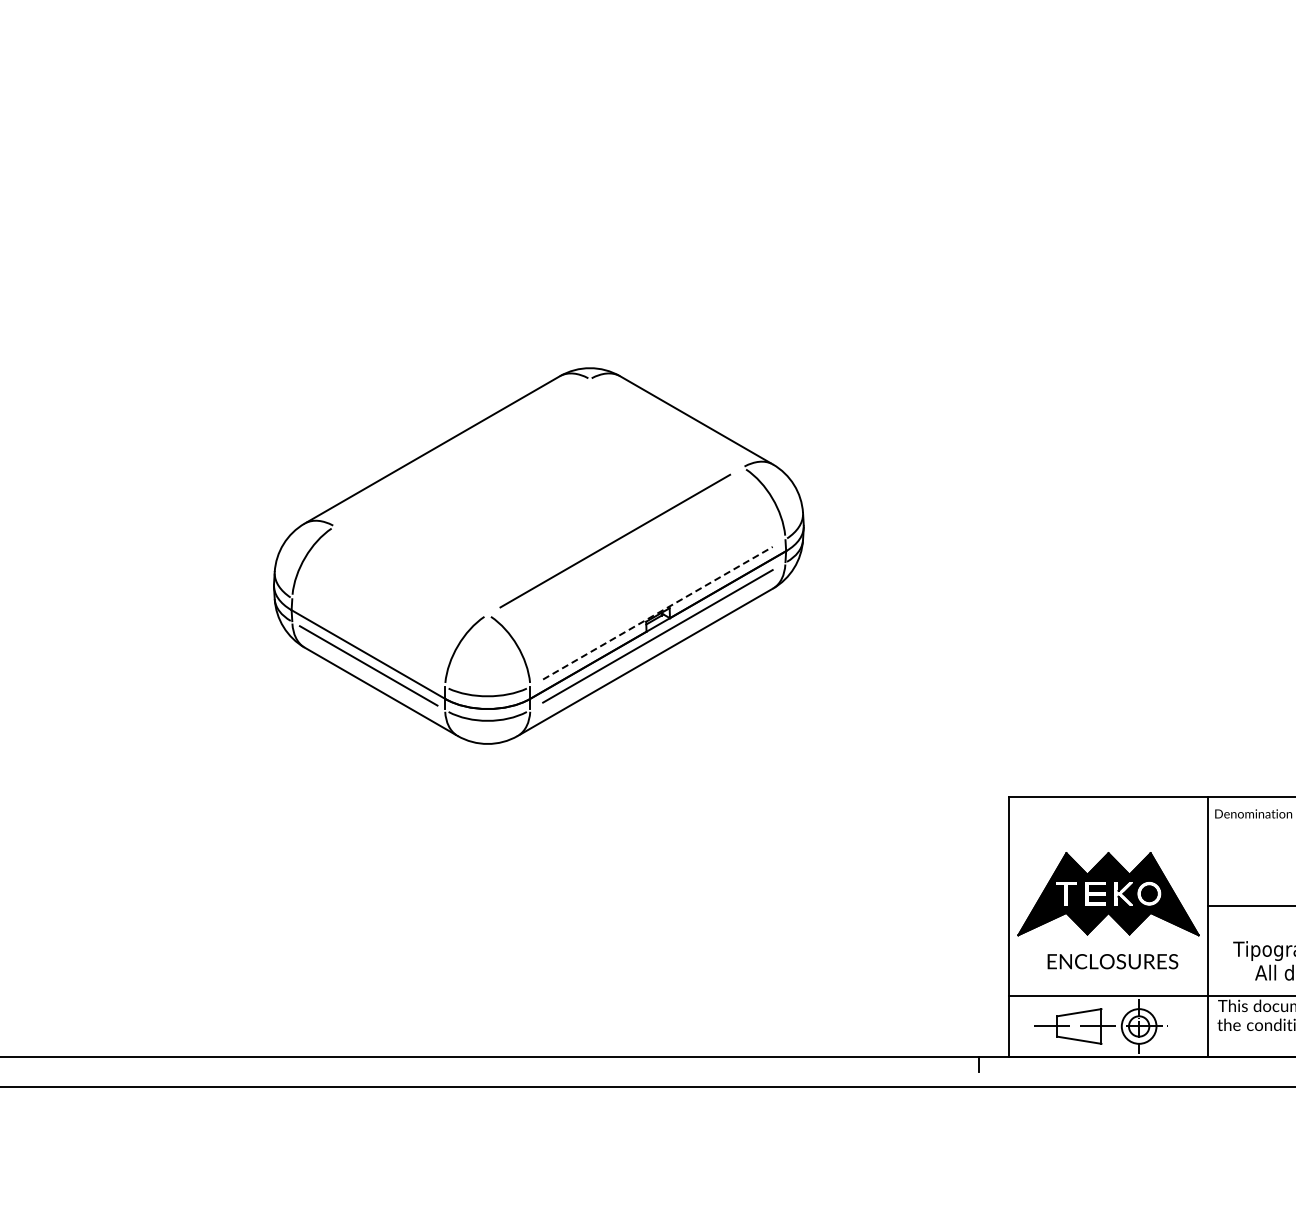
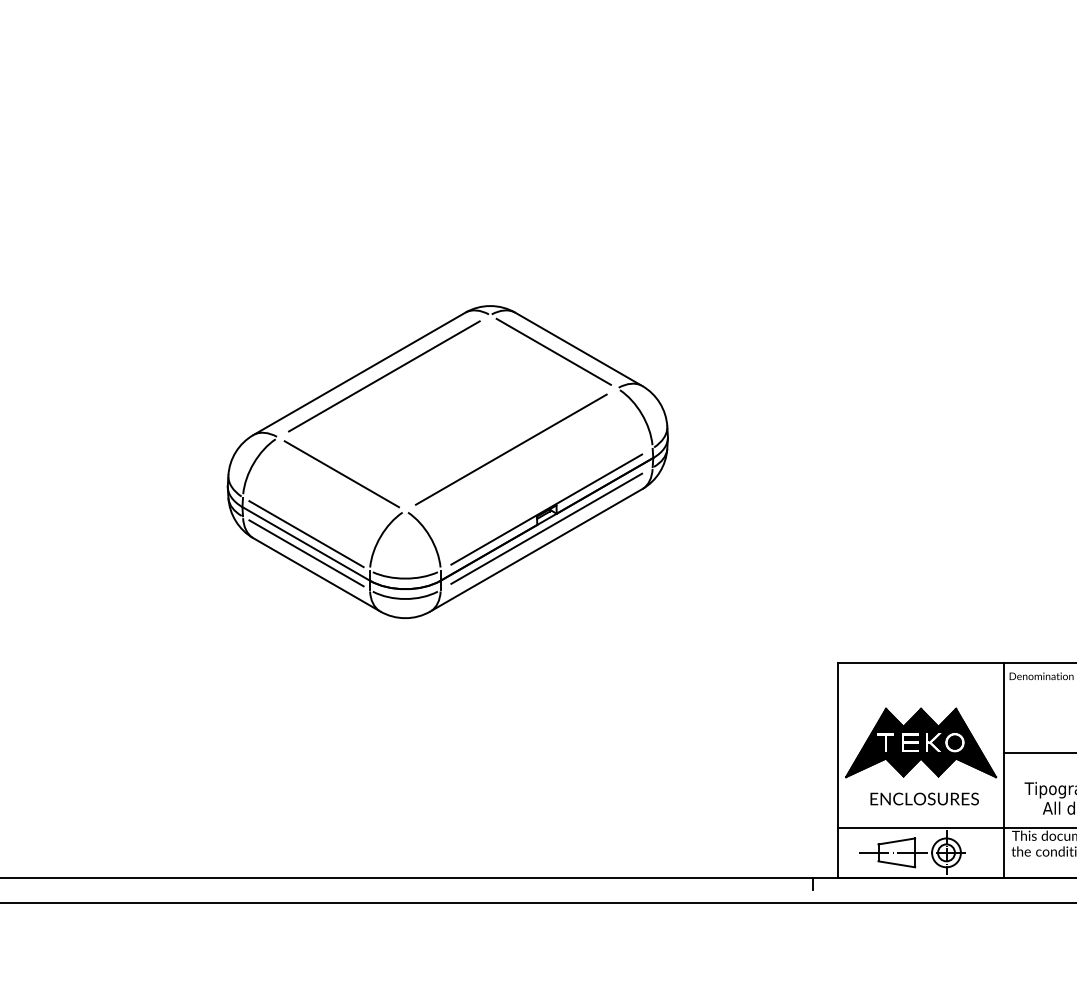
line: (666, 423) -> (553, 351), added
line: (462, 452) -> (384, 376), added
line: (411, 570) -> (342, 474), added
line: (657, 613) -> (546, 509), dashed -> solid
line: (368, 642) -> (306, 533), added

